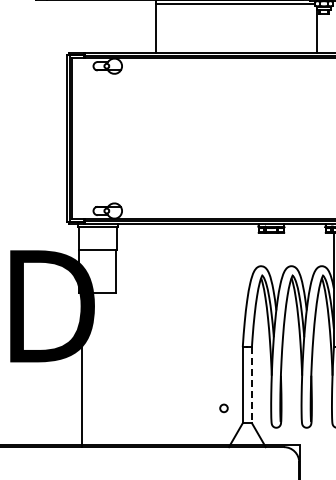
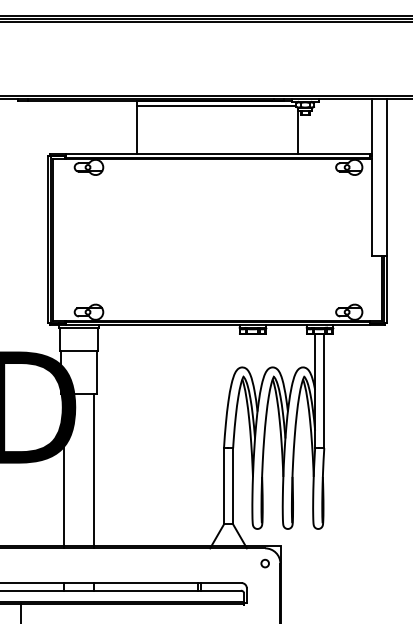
line: (113, 369) -> (94, 470), added
line: (252, 385) -> (233, 486), dashed -> solid
circle: (223, 408) -> (264, 563), moved

